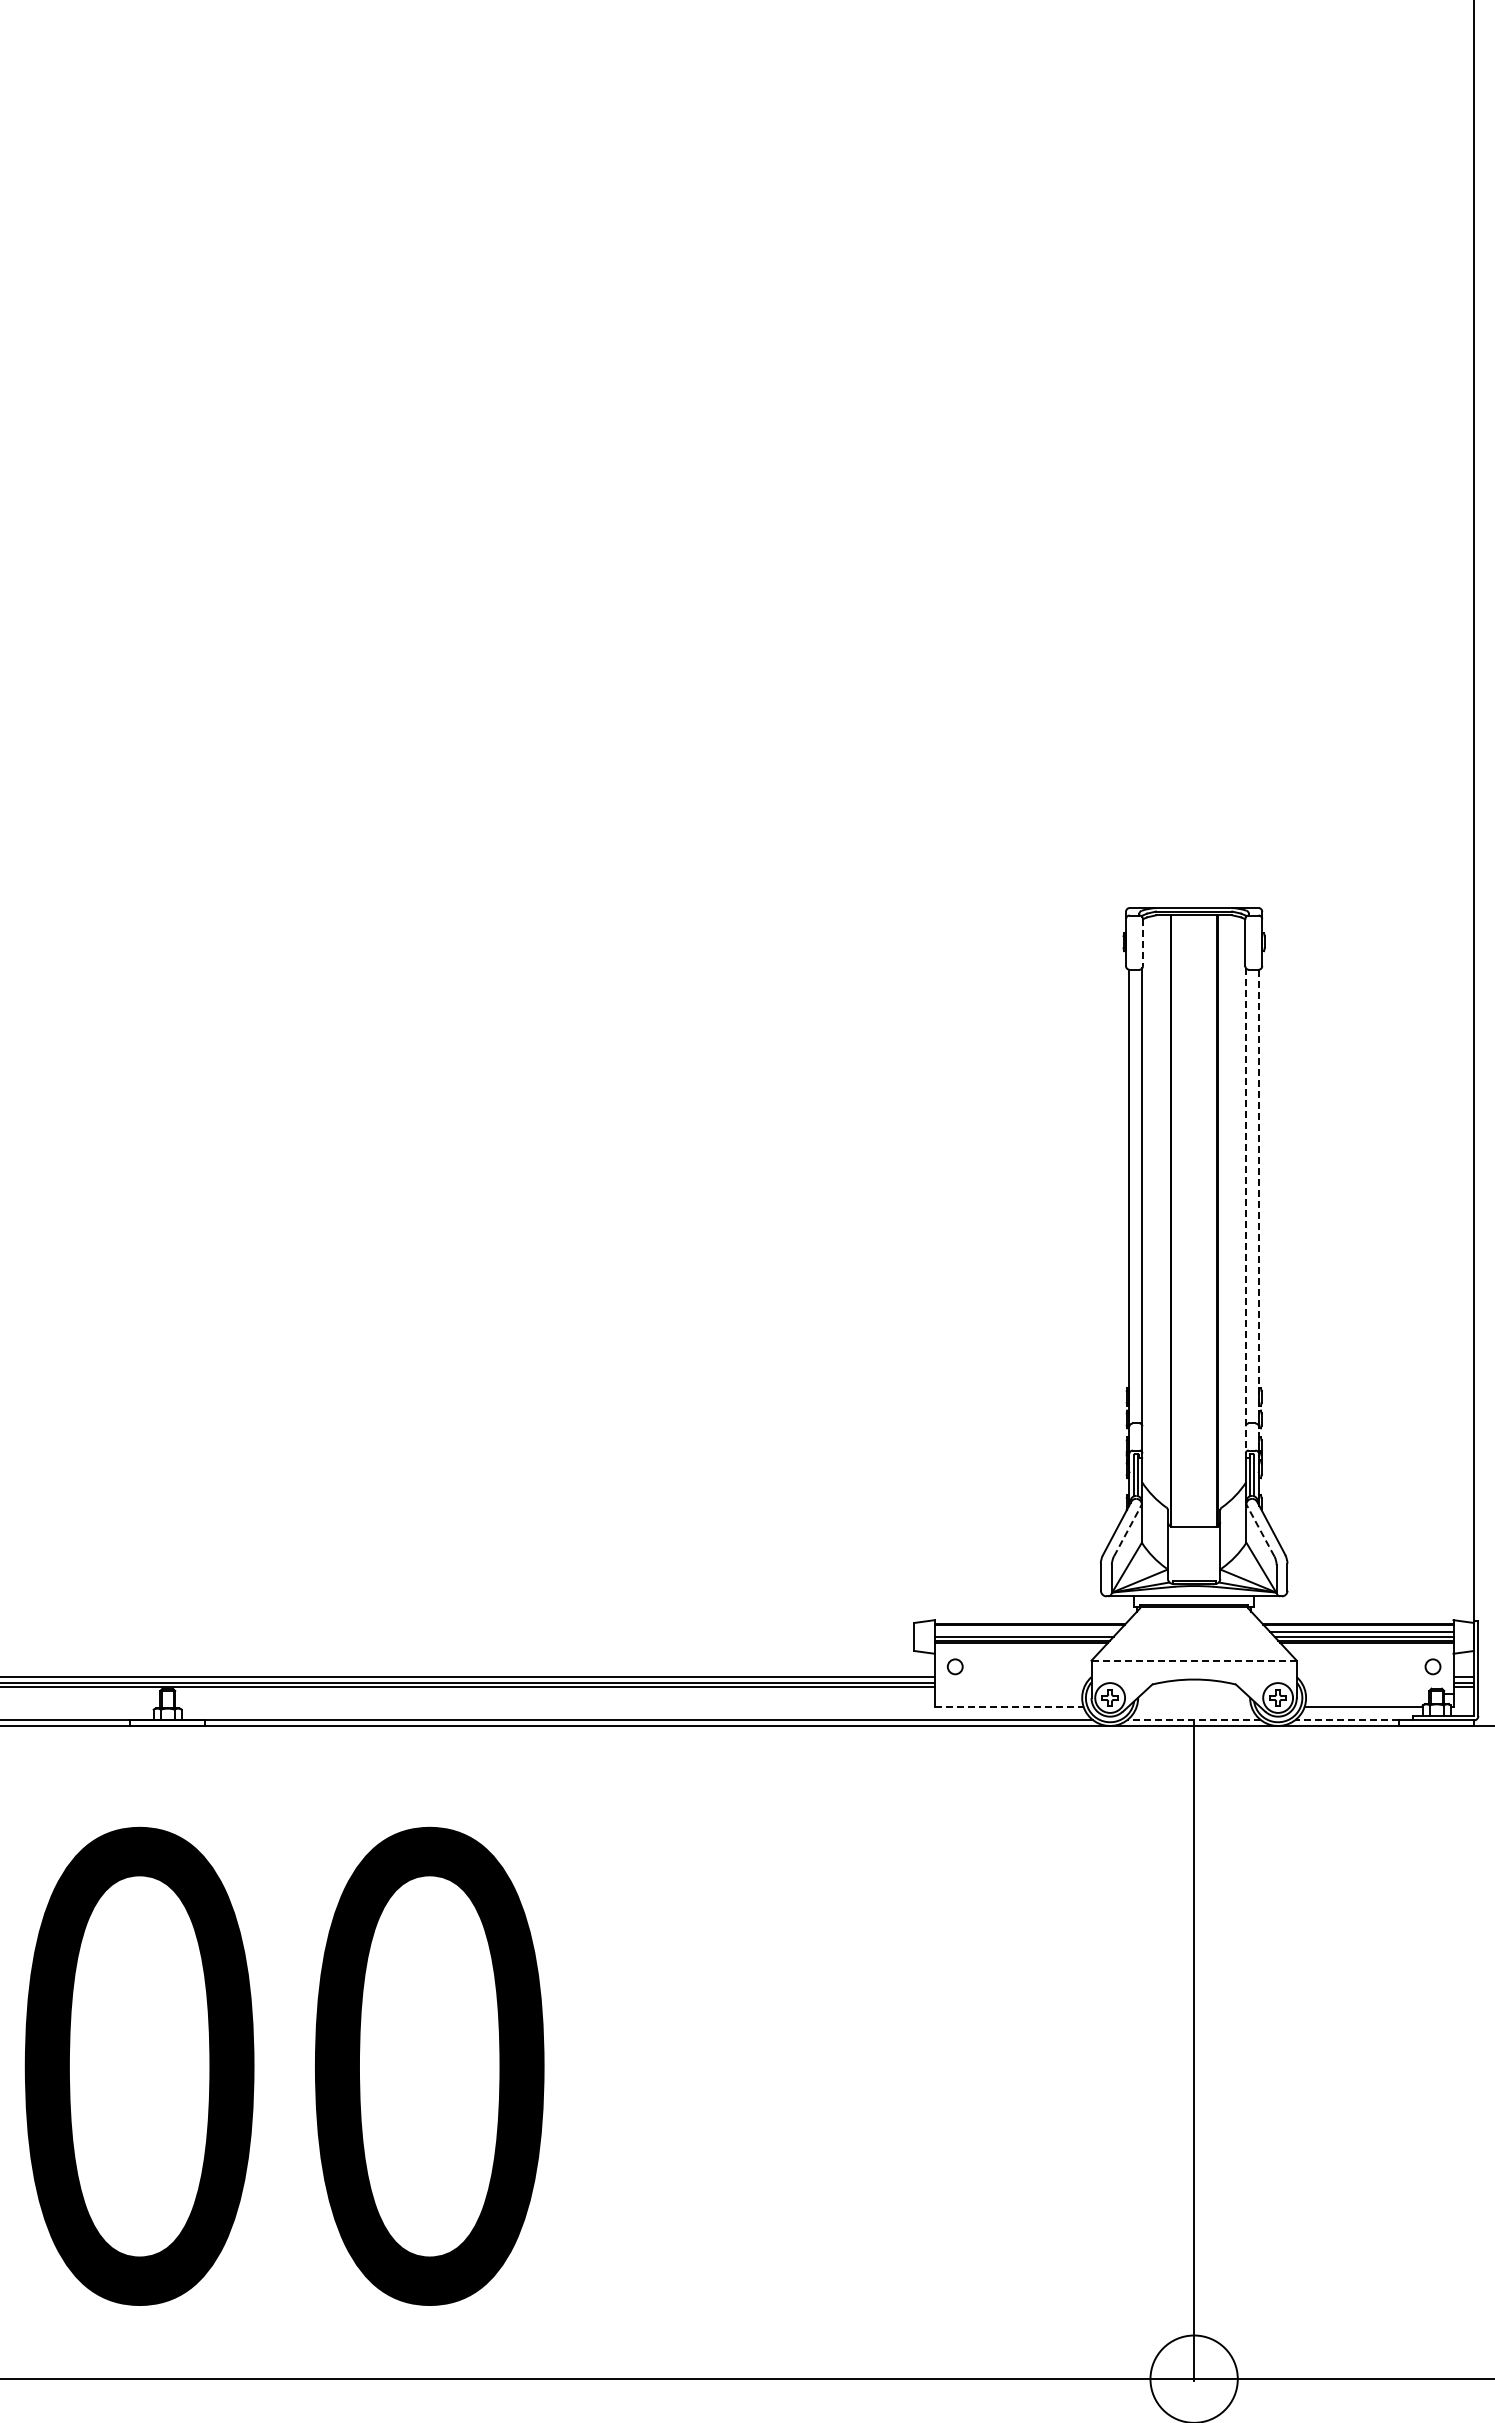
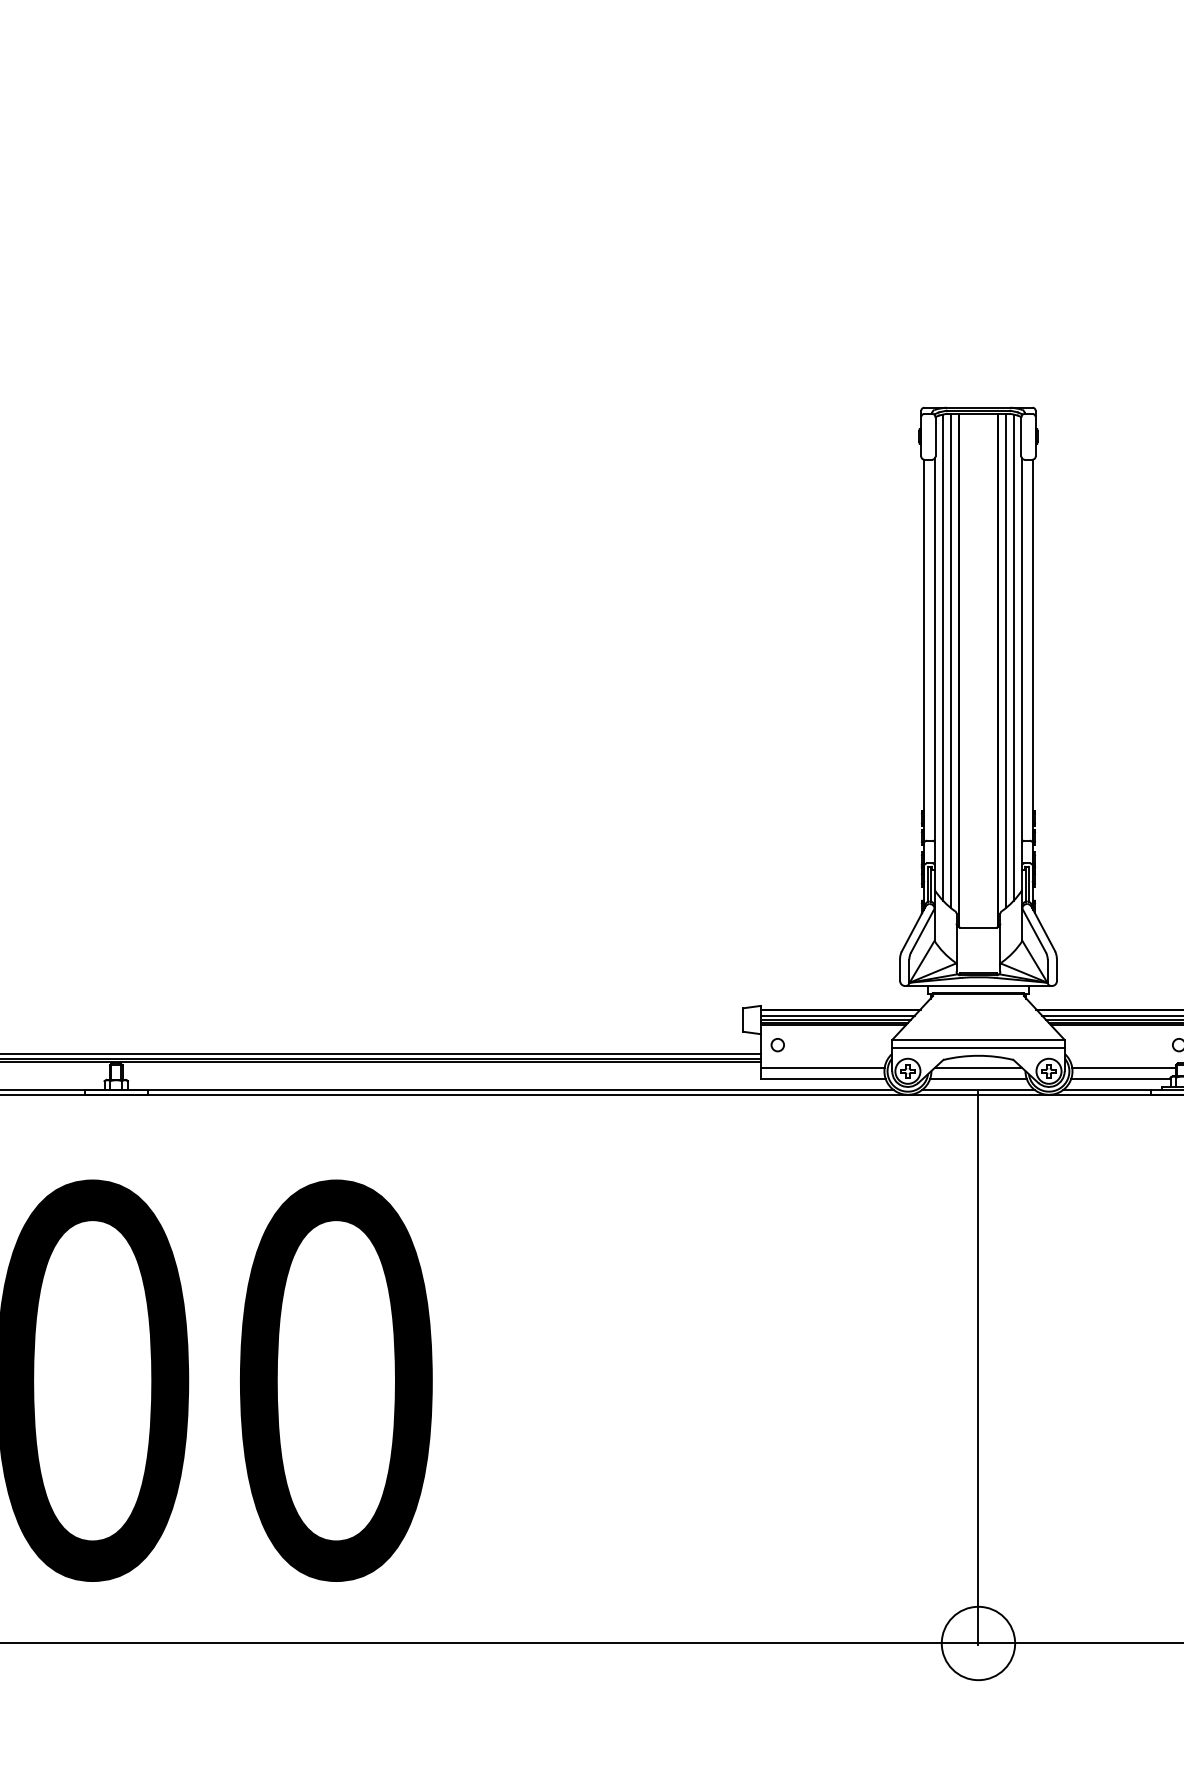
line: (1143, 943) -> (935, 437), dashed -> solid
line: (1151, 1205) -> (942, 657), added
line: (1236, 1205) -> (1014, 657), added
line: (1259, 1207) -> (1033, 659), dashed -> solid
line: (1161, 1209) -> (951, 660), added
line: (1226, 1209) -> (1005, 660), added
line: (1245, 1210) -> (1021, 661), dashed -> solid
line: (1128, 1529) -> (923, 929), dashed -> solid
line: (1260, 1529) -> (1034, 929), dashed -> solid
line: (1026, 1632) -> (837, 1016), added
line: (1194, 1660) -> (978, 1039), dashed -> solid
line: (1193, 1670) -> (977, 1048), added
line: (1008, 1693) -> (822, 1067), added
line: (1194, 1693) -> (978, 1067), added
line: (1367, 1693) -> (1124, 1067), added
line: (1009, 1707) -> (823, 1079), dashed -> solid
line: (1193, 1707) -> (977, 1079), added
line: (1193, 1720) -> (977, 1090), dashed -> solid
line: (1346, 1720) -> (1106, 1090), dashed -> solid

